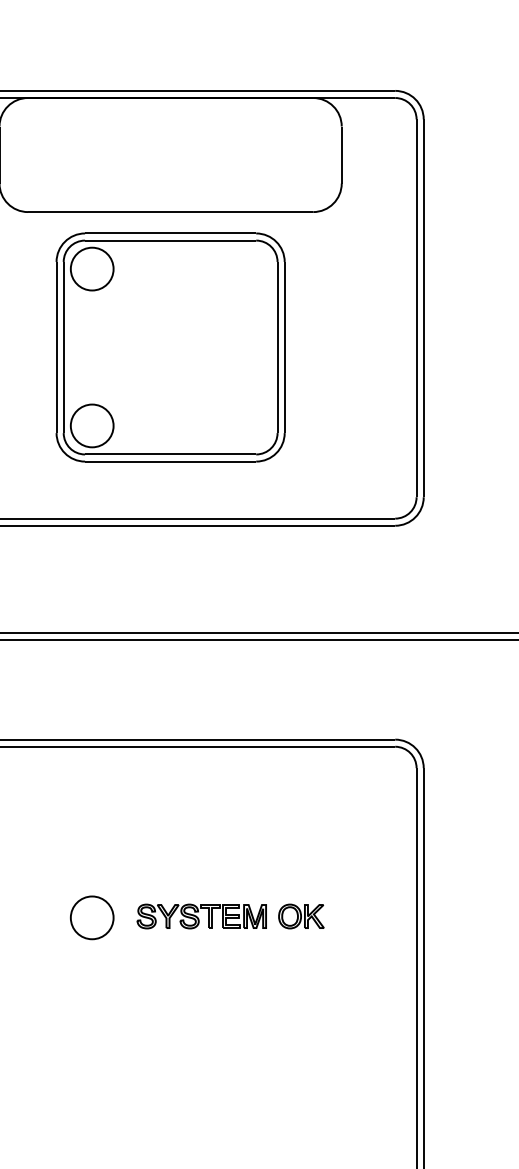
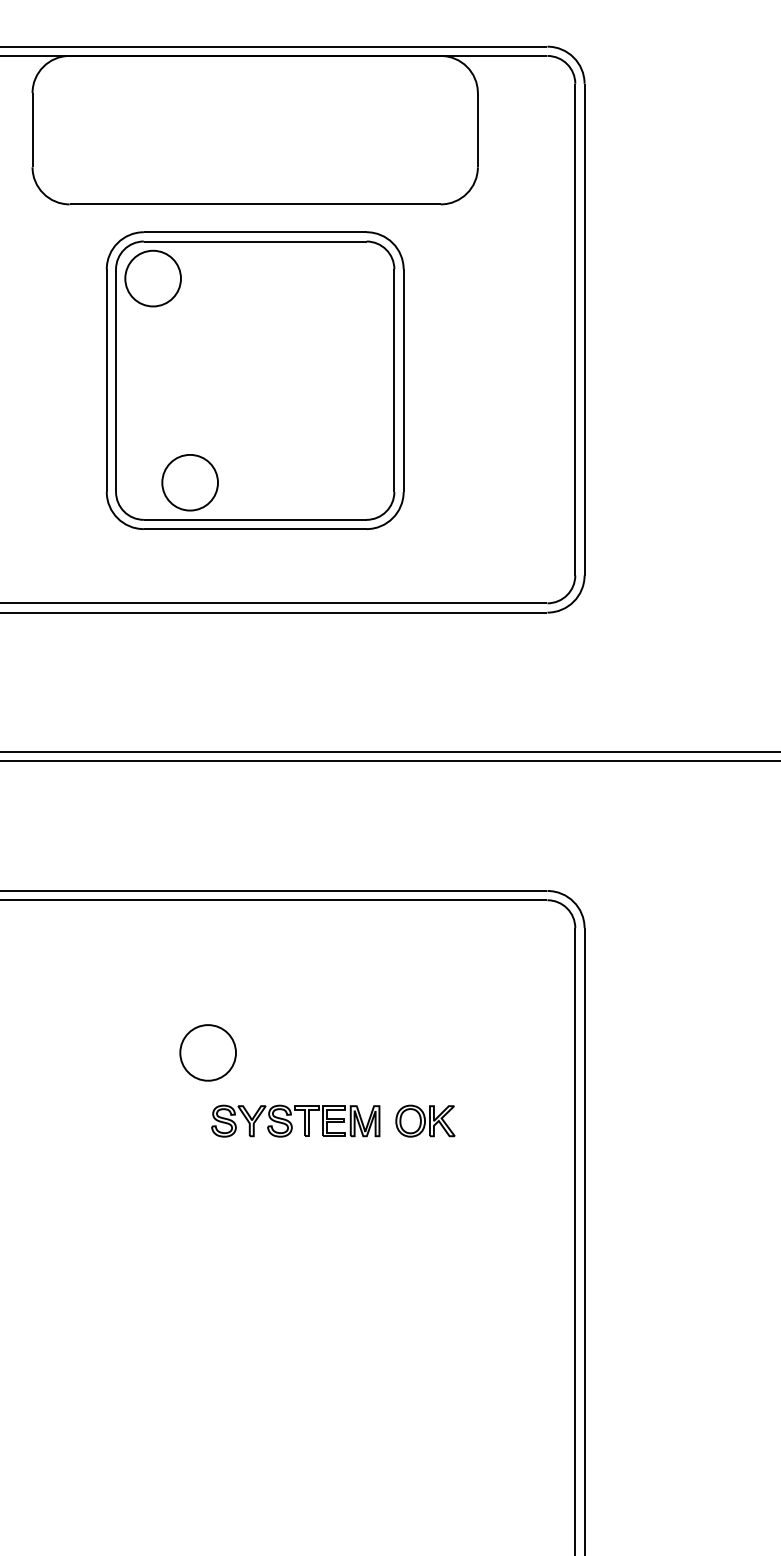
part: (91, 425) -> (189, 482), moved
part: (91, 917) -> (207, 1052), moved

